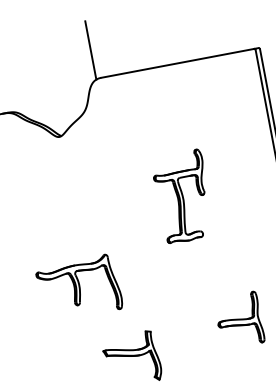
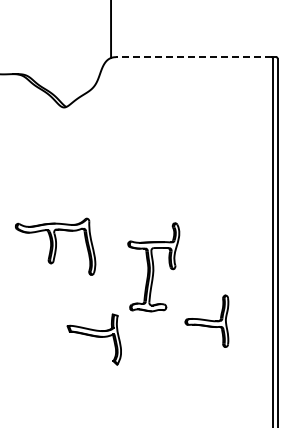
line: (178, 63) -> (194, 57), solid -> dashed
part: (183, 197) -> (153, 267), moved
part: (79, 287) -> (55, 246), moved

